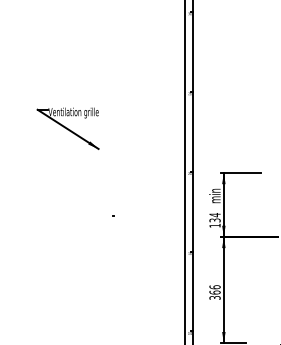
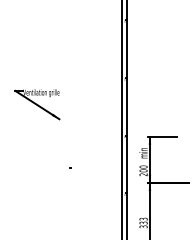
text: (214, 220) -> (143, 170), 134 -> 200
text: (214, 289) -> (143, 220), 366 -> 333

